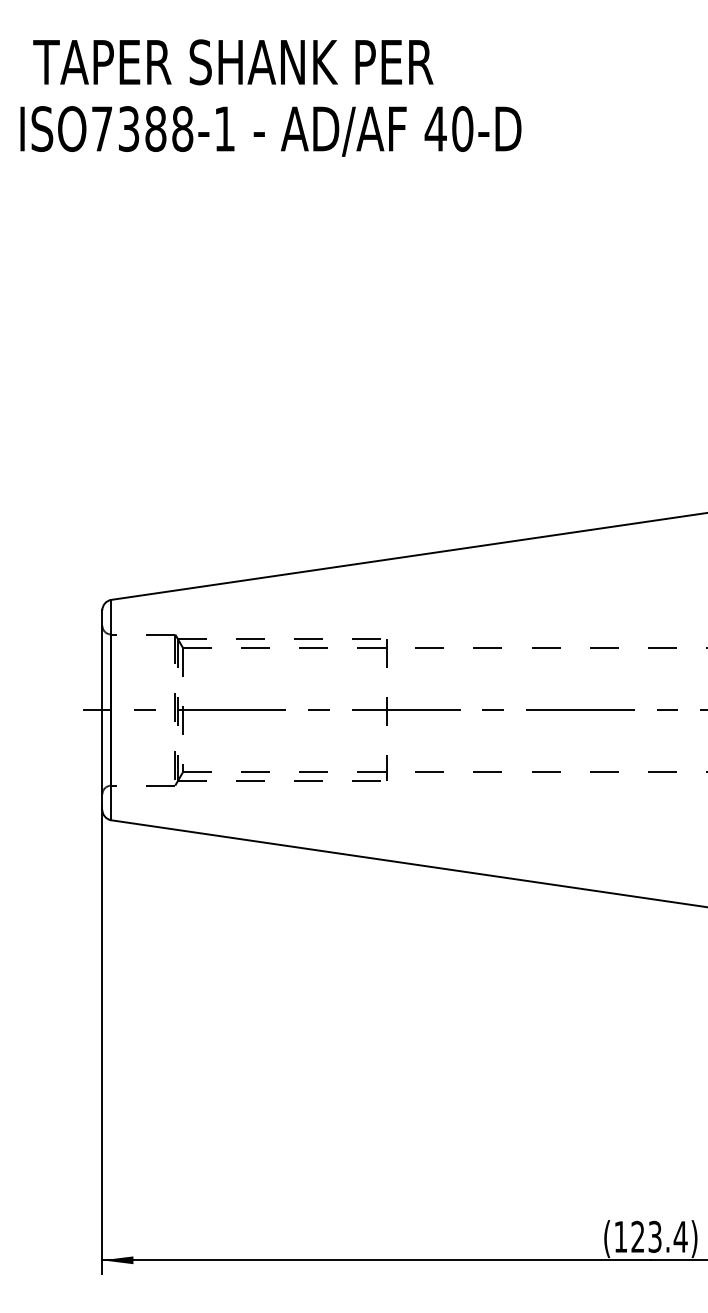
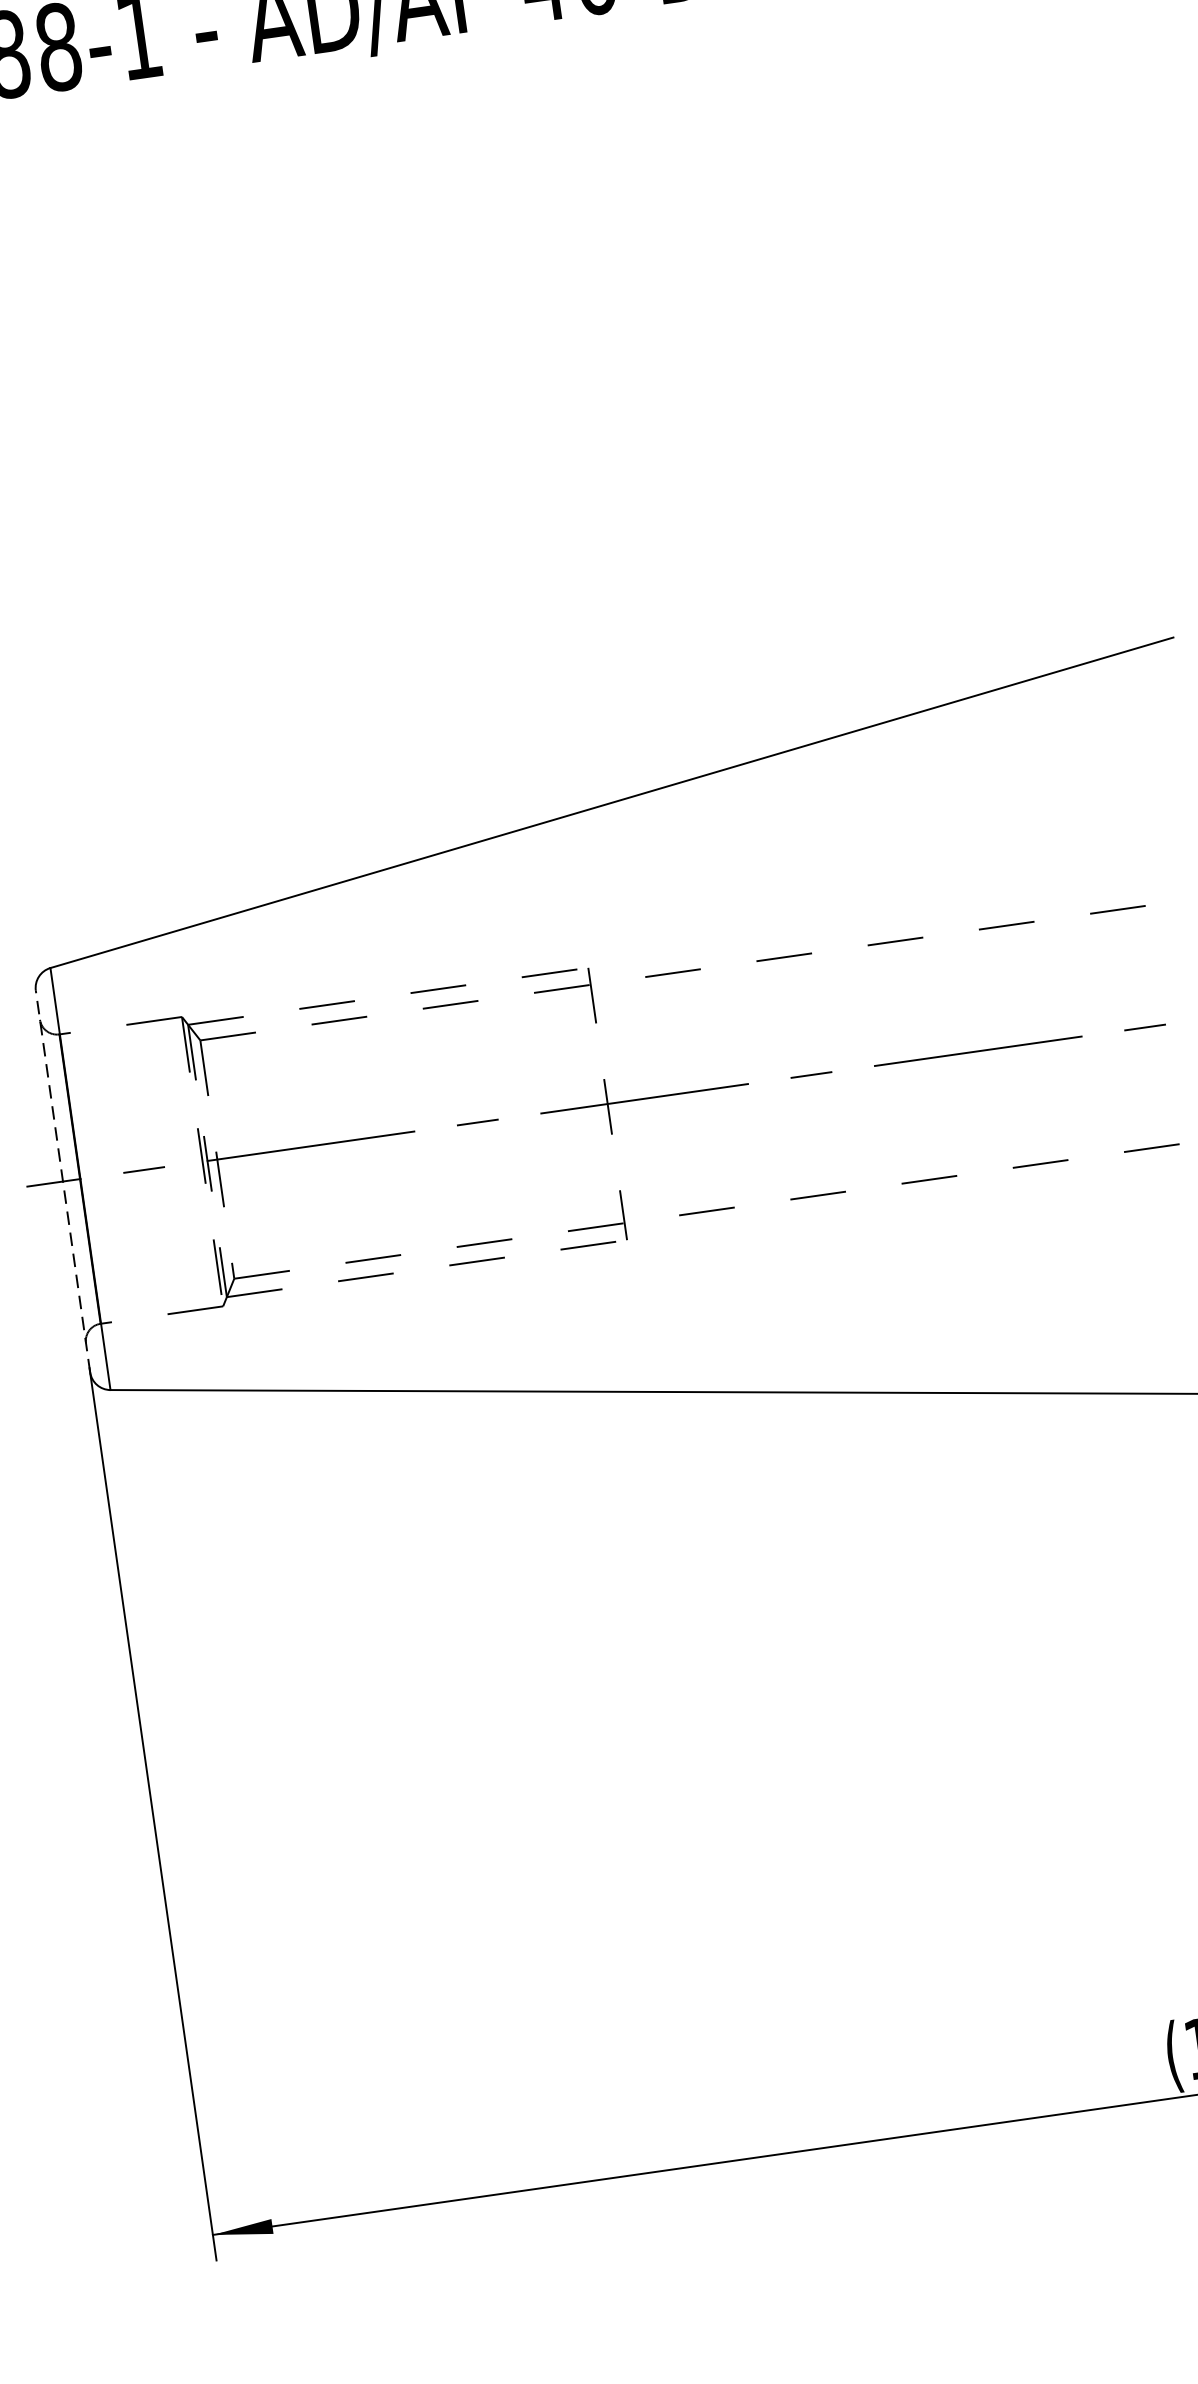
line: (102, 710) -> (63, 1182), solid -> dashed

